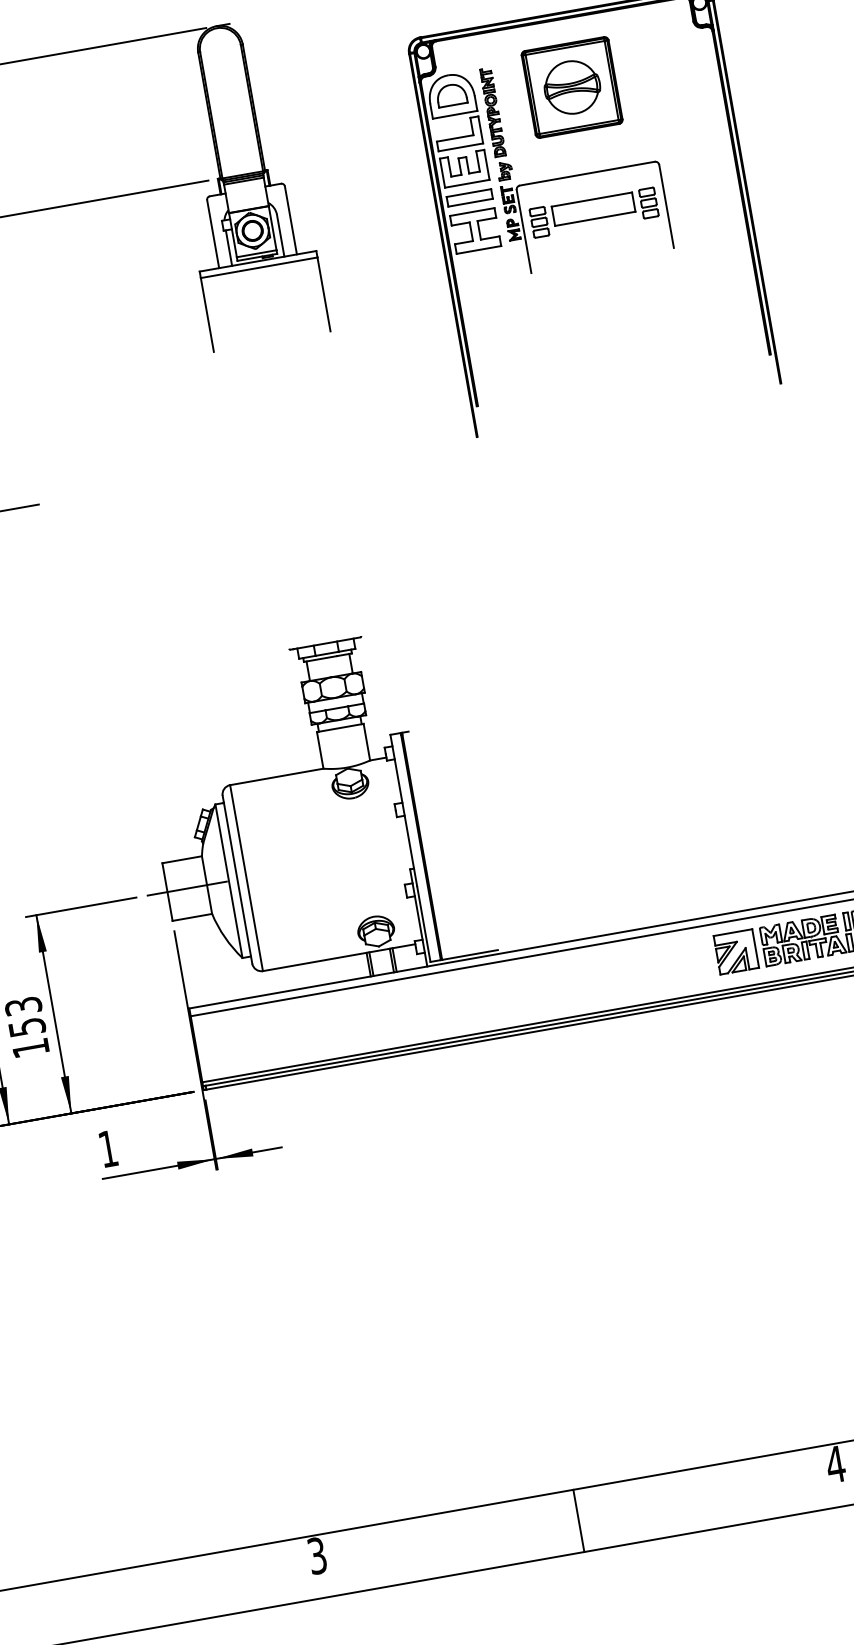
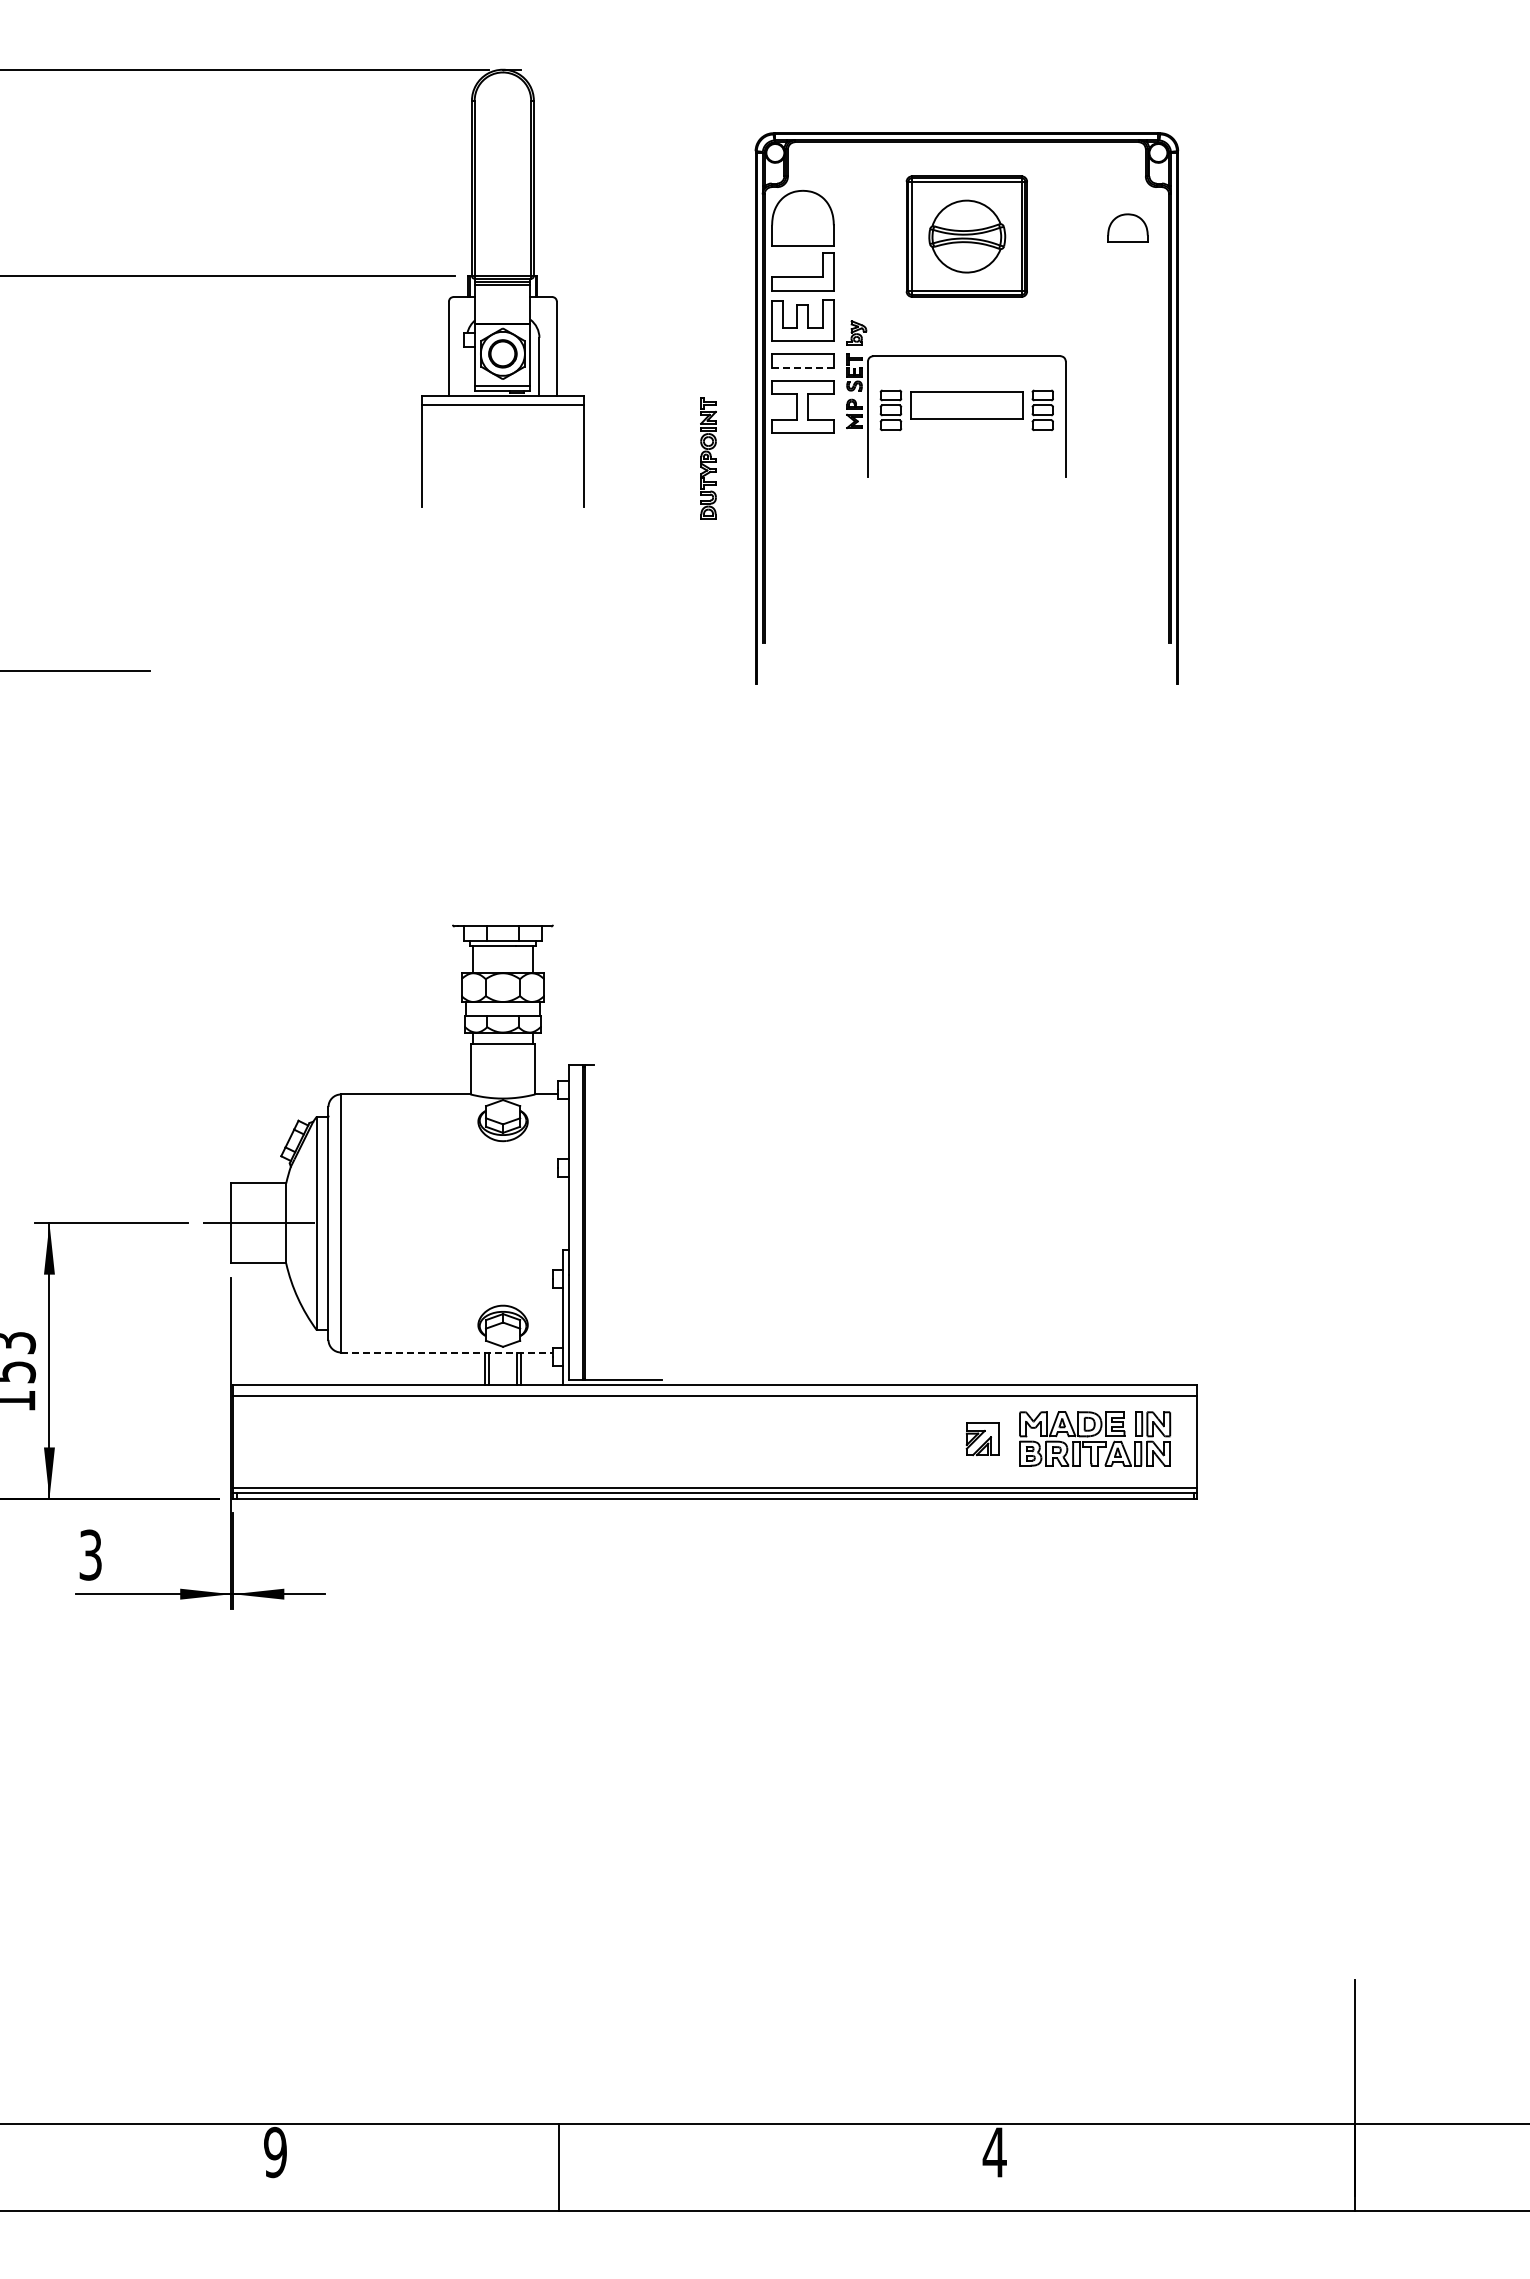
part: (451, 94) -> (1127, 227), moved
part: (493, 112) -> (708, 458), moved
line: (470, 202) -> (802, 367), solid -> dashed
line: (228, 248) -> (466, 371), removed
part: (736, 951) -> (982, 1438), size x0.6
line: (338, 957) -> (446, 1352), solid -> dashed
text: (108, 1148) -> (90, 1554), 1 -> 3
line: (578, 1520) -> (558, 2167), moved
text: (317, 1555) -> (275, 2152), 3 -> 9

